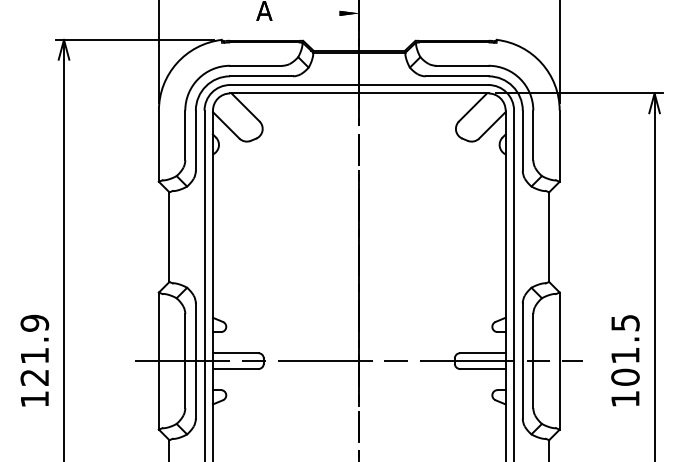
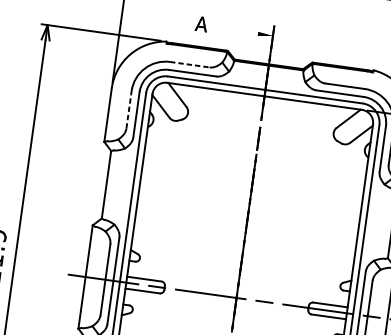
line: (256, 65) -> (190, 64), solid -> dashed
line: (185, 135) -> (129, 109), solid -> dashed

